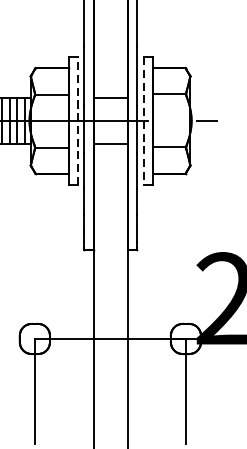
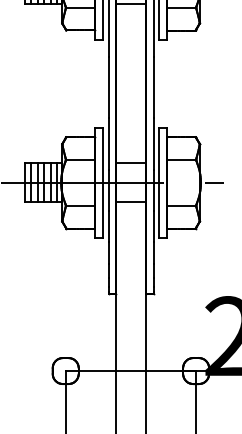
line: (77, 120) -> (102, 182), dashed -> solid
line: (143, 121) -> (159, 183), dashed -> solid

